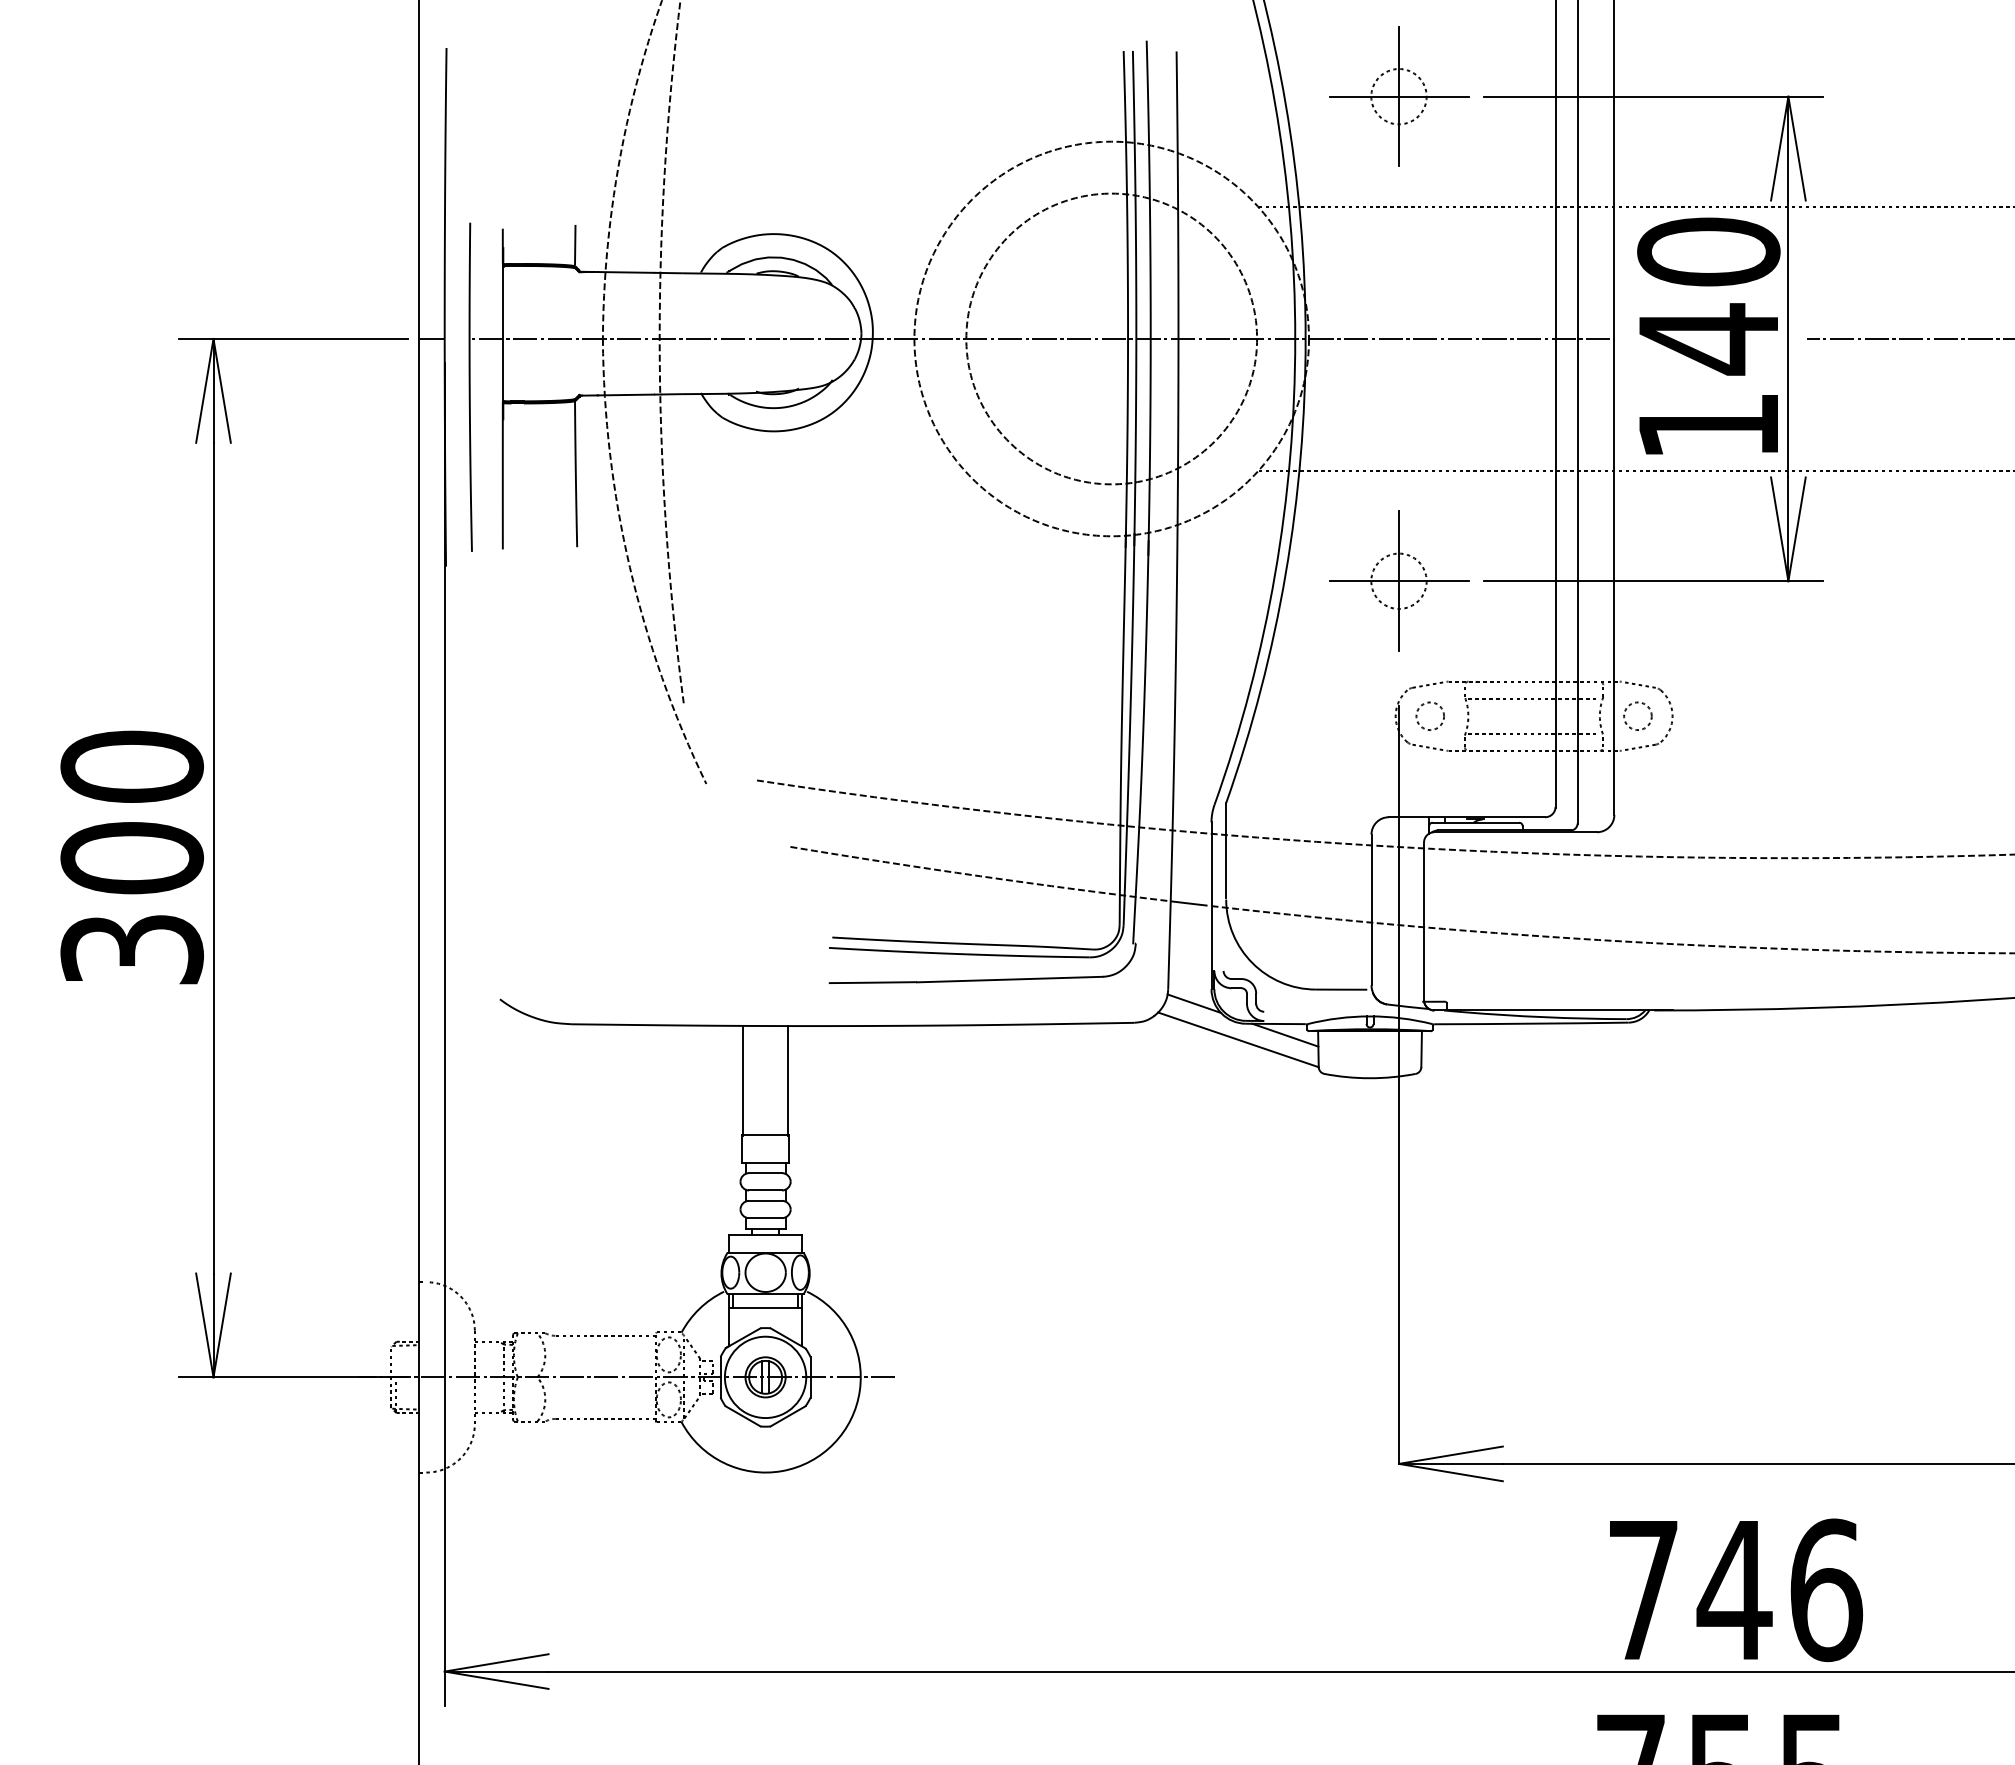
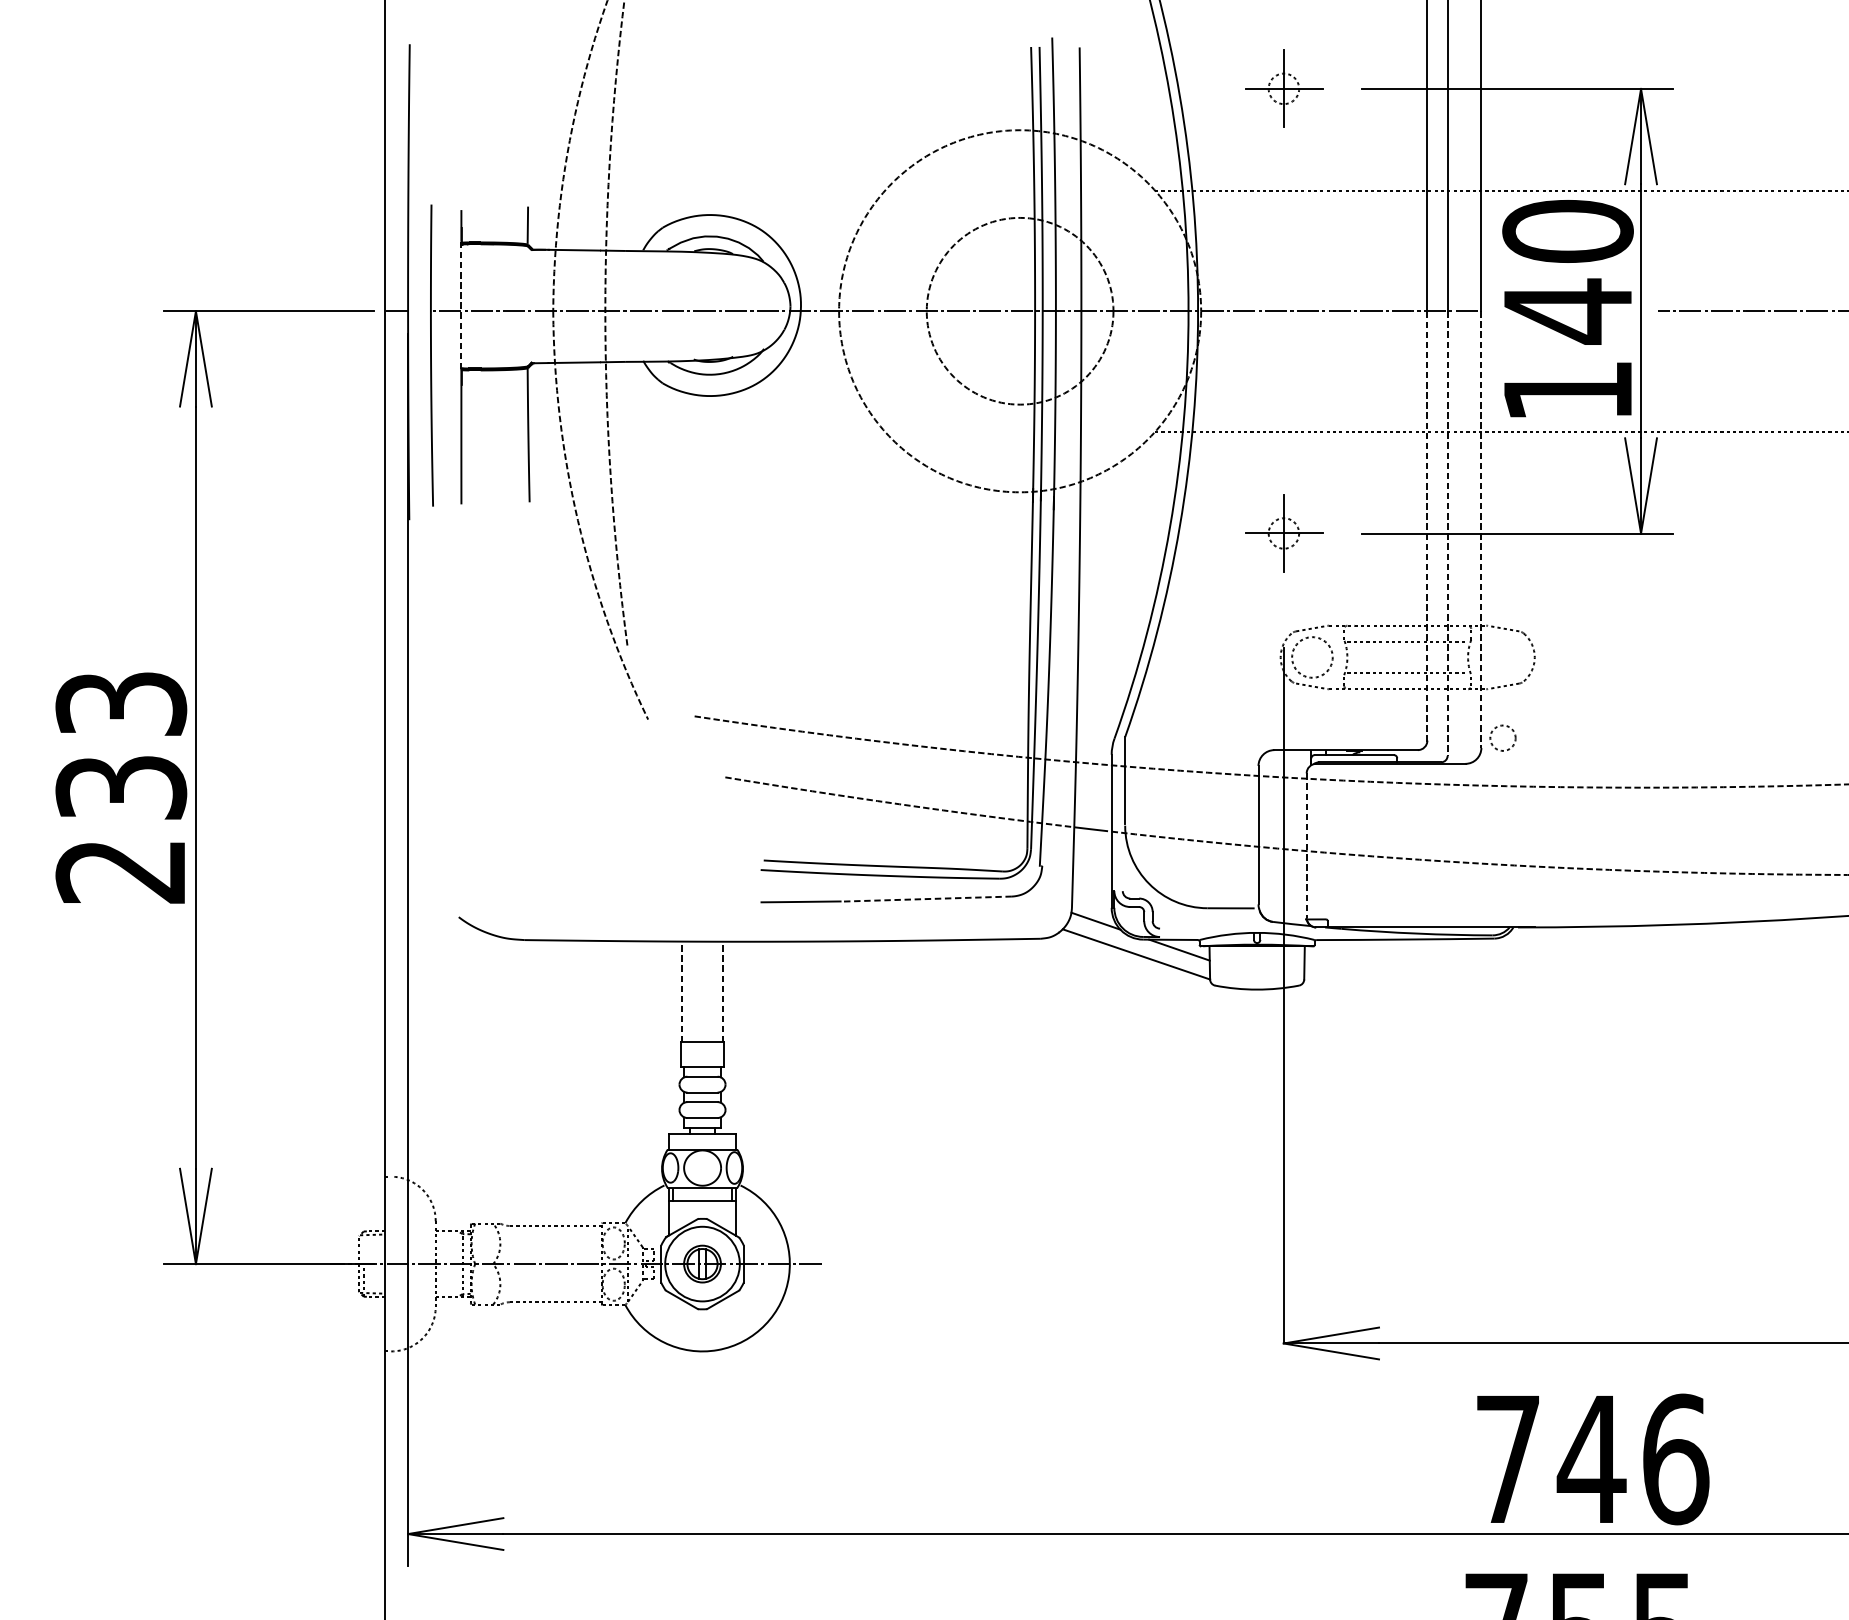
part: (1399, 96) -> (1284, 88), size x0.6
line: (502, 333) -> (461, 306), solid -> dashed
circle: (1111, 338) -> (1019, 310), size x0.7
line: (1555, 573) -> (1427, 526), solid -> dashed
line: (1614, 576) -> (1481, 529), solid -> dashed
part: (1399, 580) -> (1284, 532), size x0.6
line: (1577, 581) -> (1447, 533), solid -> dashed
circle: (1637, 715) -> (1502, 737), moved
circle: (1430, 716) -> (1312, 657), size x1.6
text: (131, 857) -> (120, 787), 300 -> 233
line: (1424, 921) -> (1307, 845), solid -> dashed
line: (1009, 979) -> (926, 899), solid -> dashed
line: (743, 1080) -> (682, 991), solid -> dashed
line: (788, 1080) -> (723, 991), solid -> dashed

